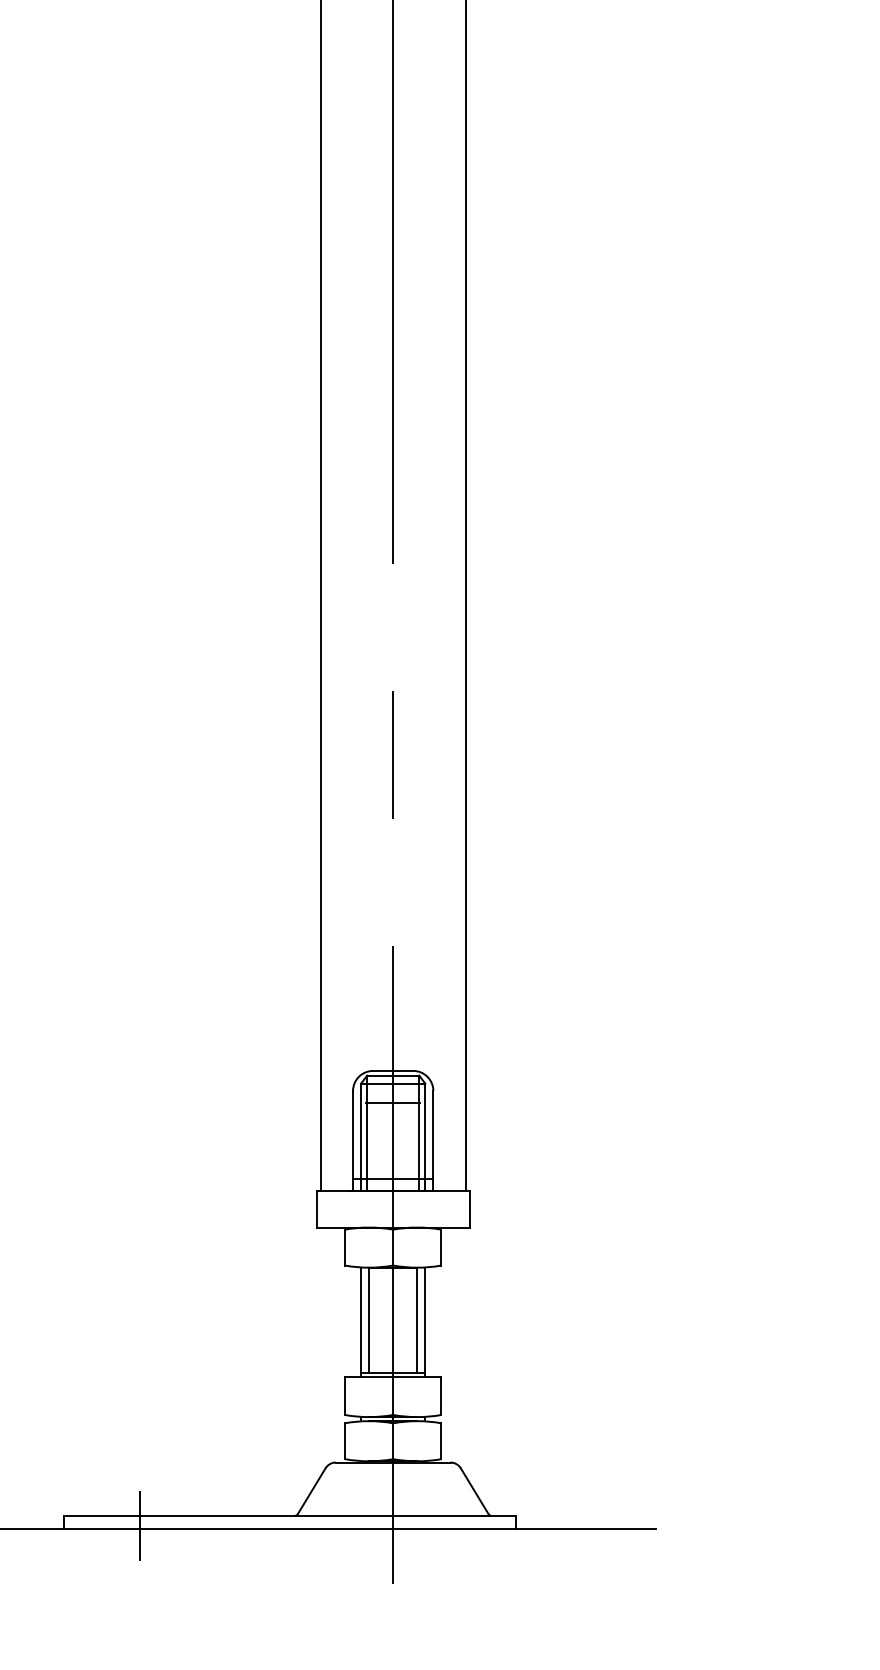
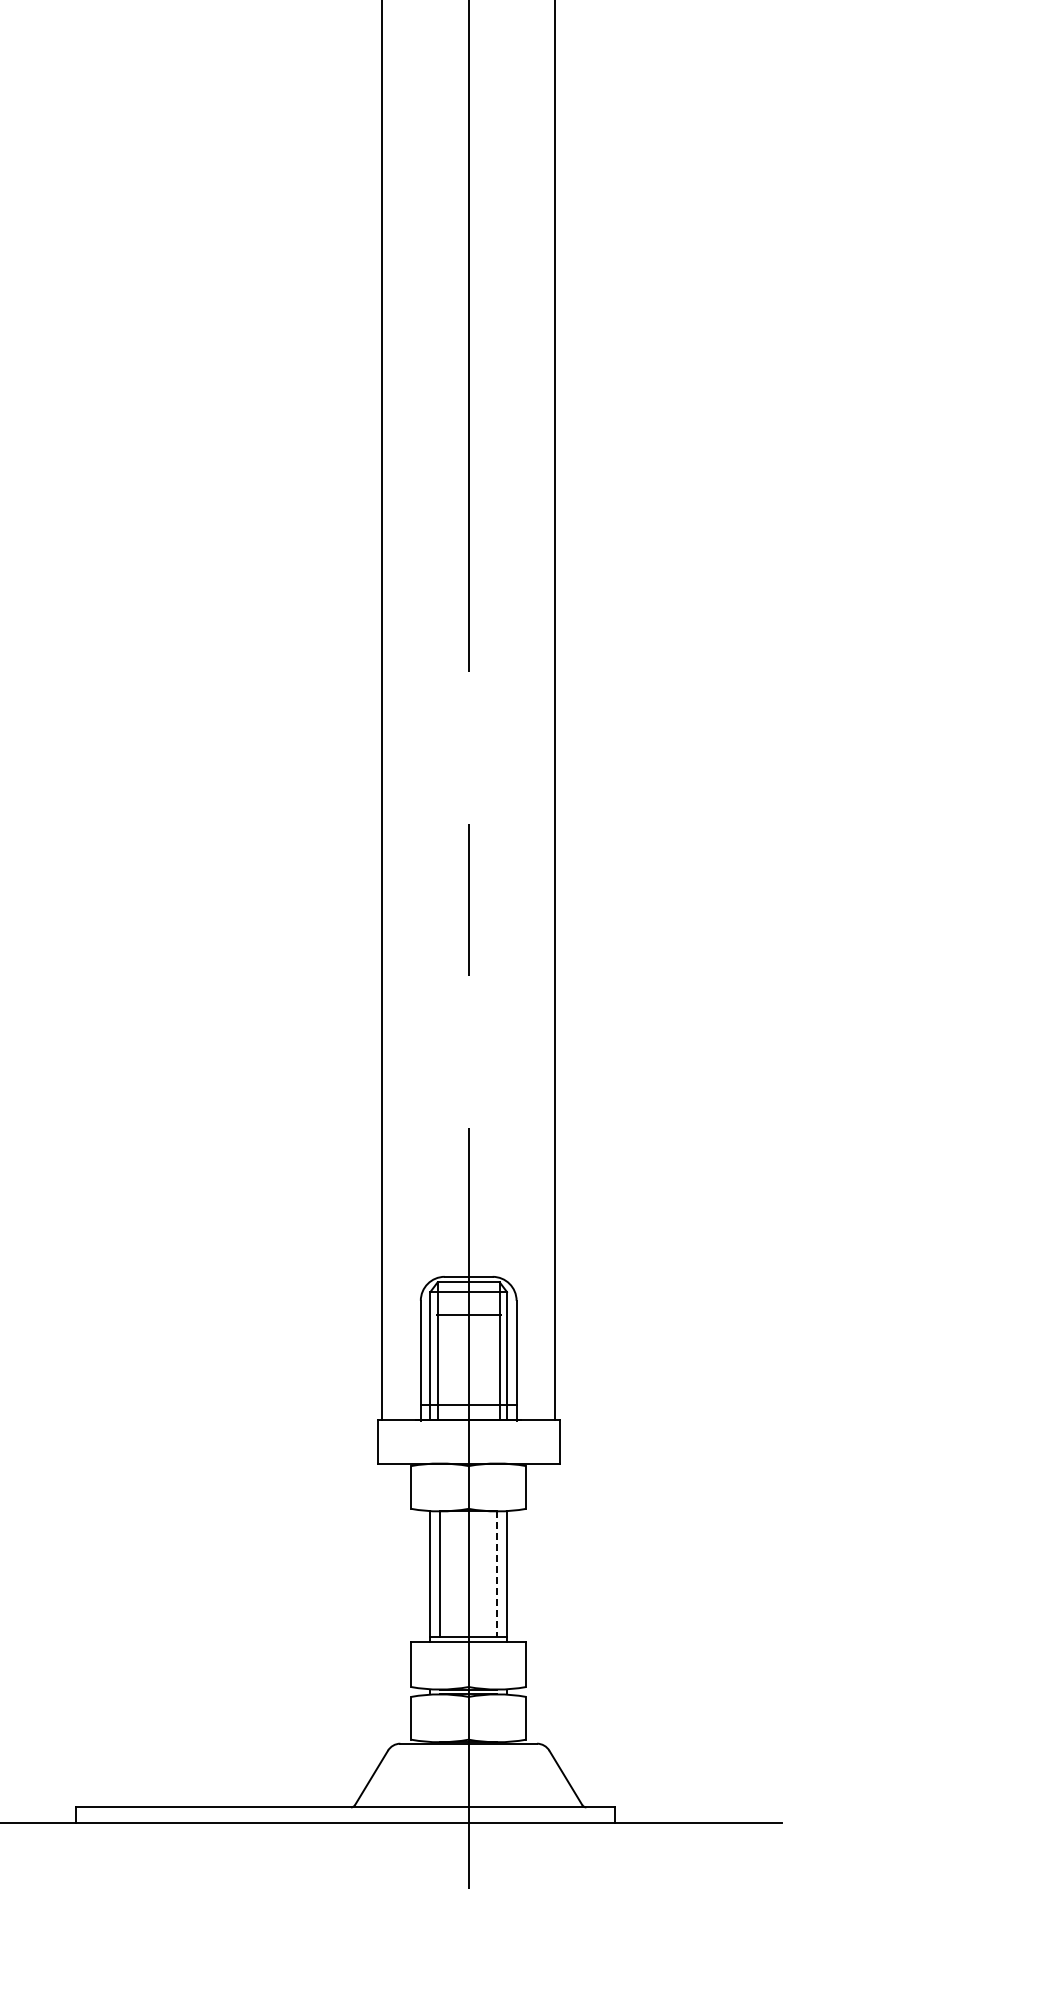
line: (417, 1320) -> (497, 1574), solid -> dashed
line: (139, 1525) -> (166, 1818), removed

